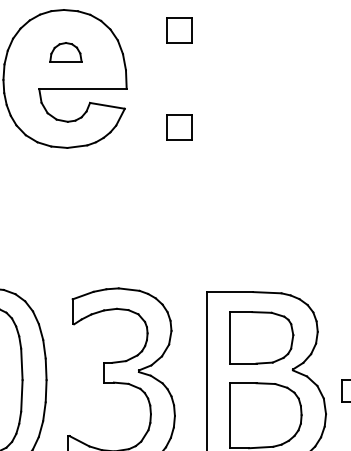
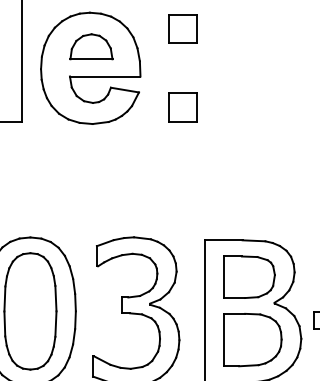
part: (178, 29) -> (182, 28), size x1.43
part: (65, 51) -> (91, 46), size x1.67
part: (178, 127) -> (182, 107), size x1.43

